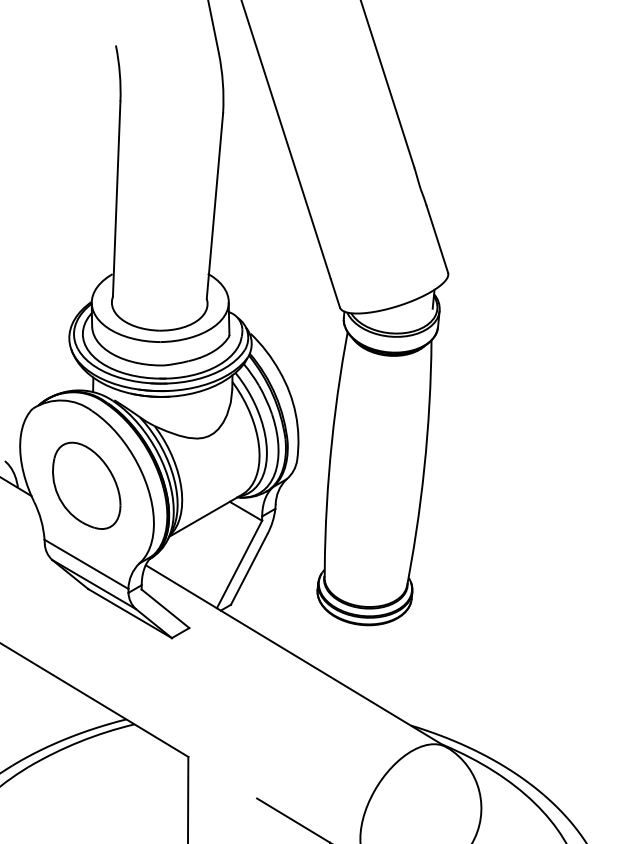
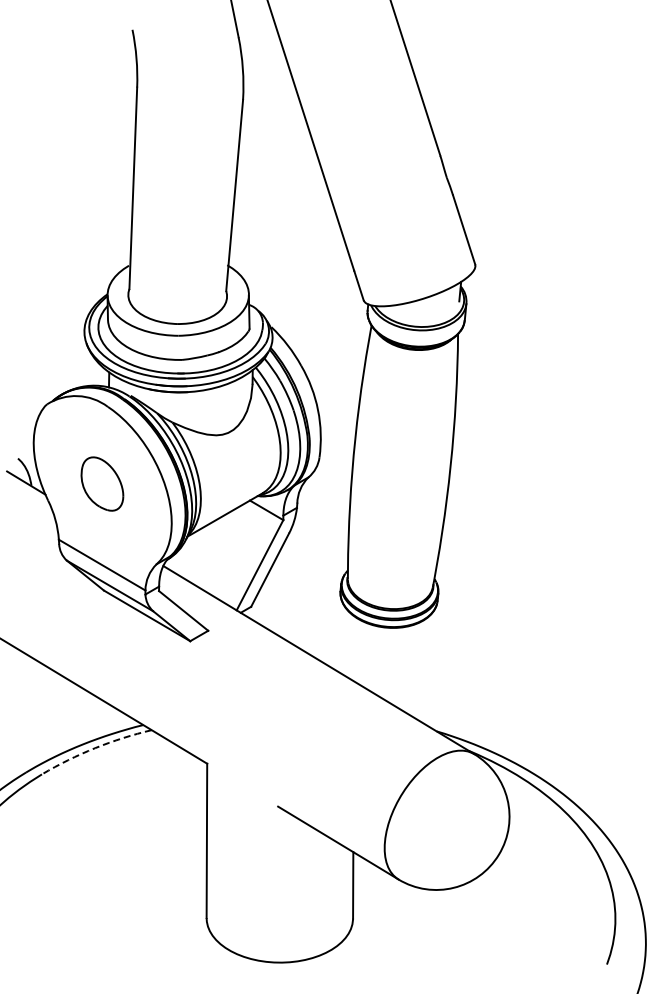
part: (86, 485) -> (102, 483), size x0.6
arc: (80, 742) -> (95, 748), solid -> dashed

